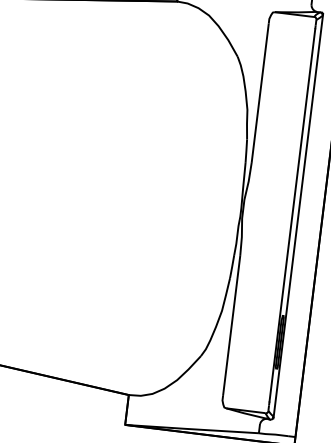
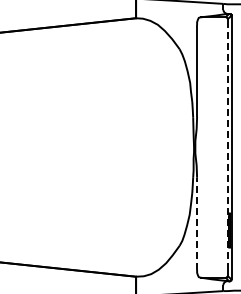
line: (292, 215) -> (227, 147), solid -> dashed
line: (232, 325) -> (197, 223), solid -> dashed

